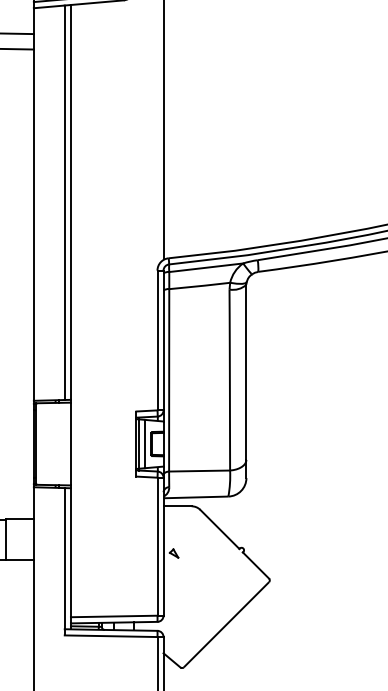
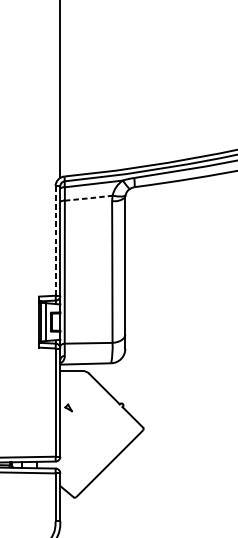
line: (201, 286) -> (90, 198), solid -> dashed
line: (157, 340) -> (55, 240), solid -> dashed

